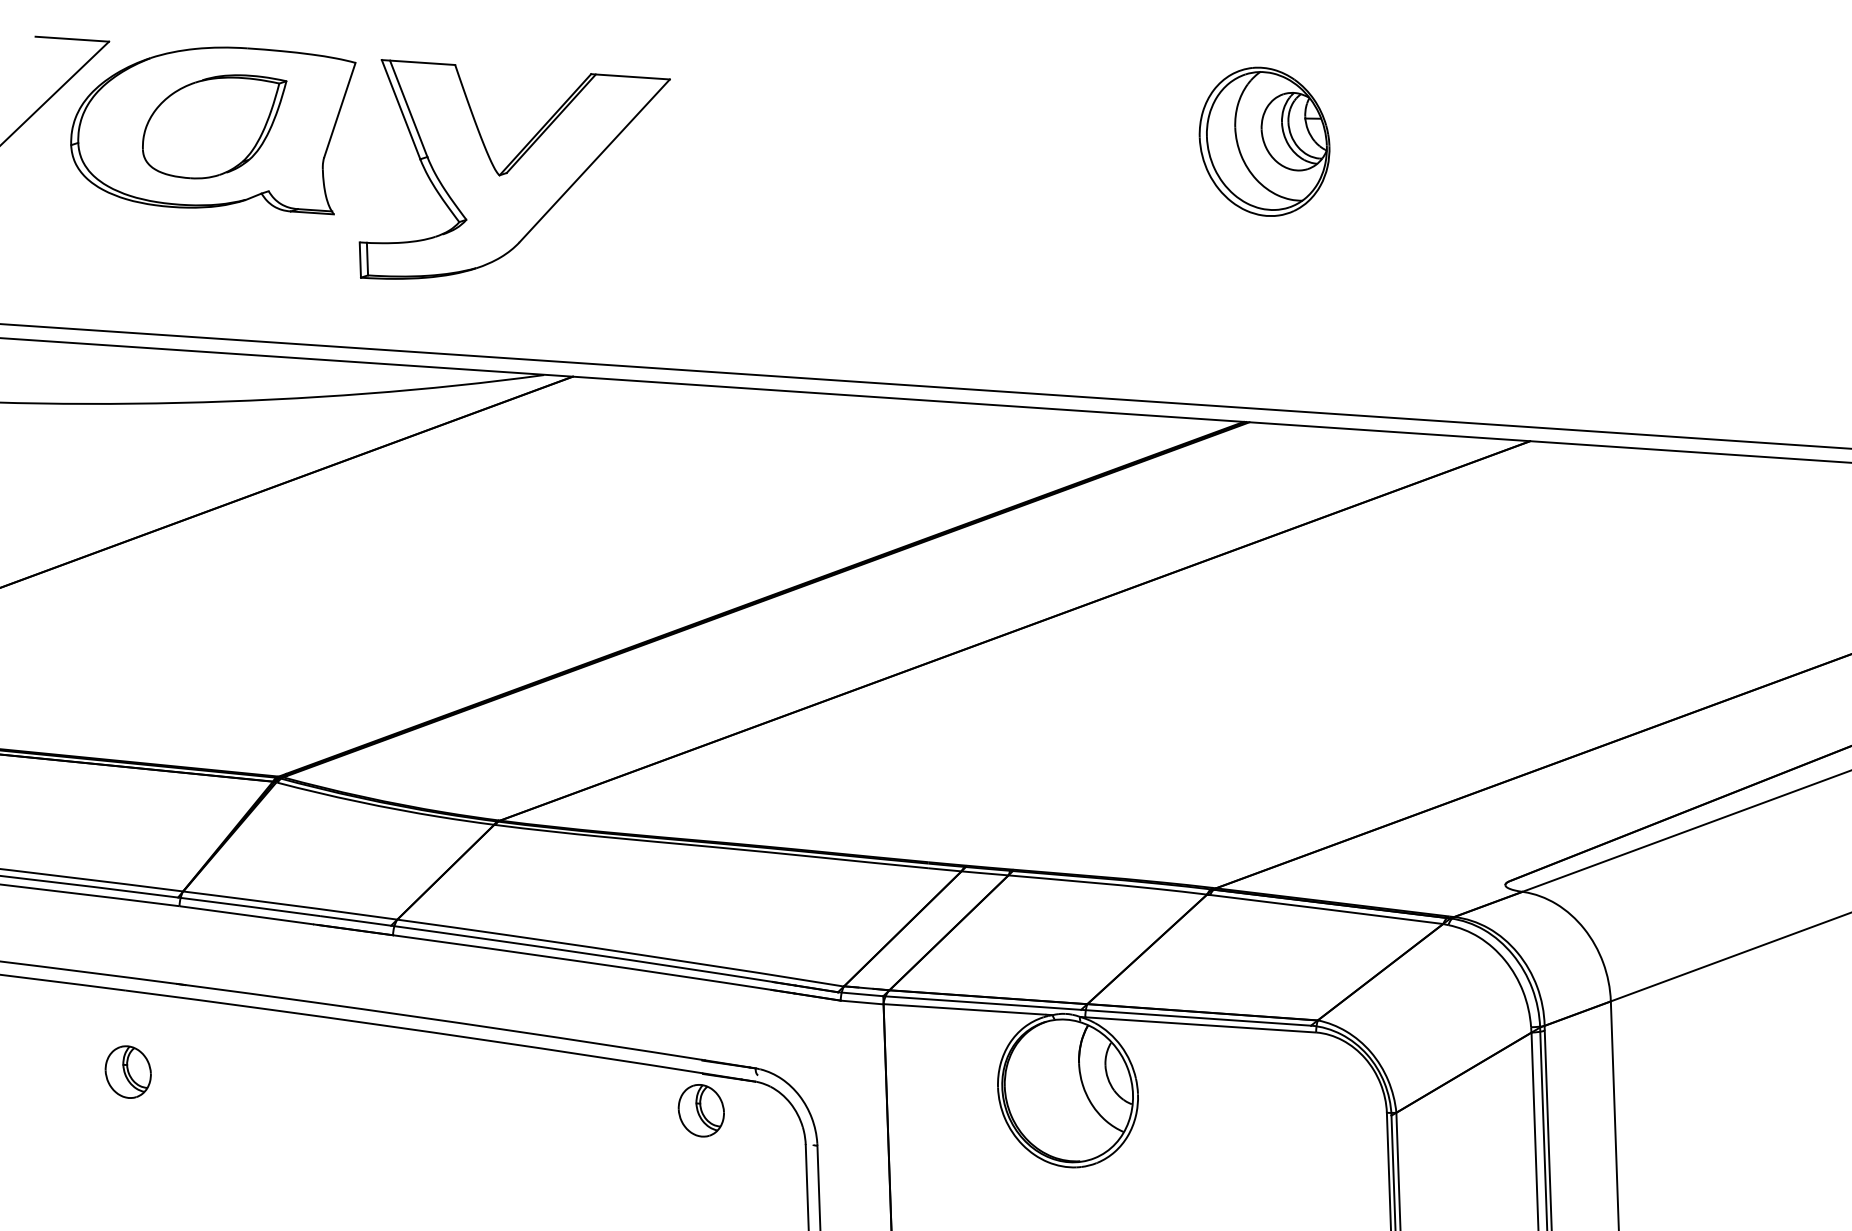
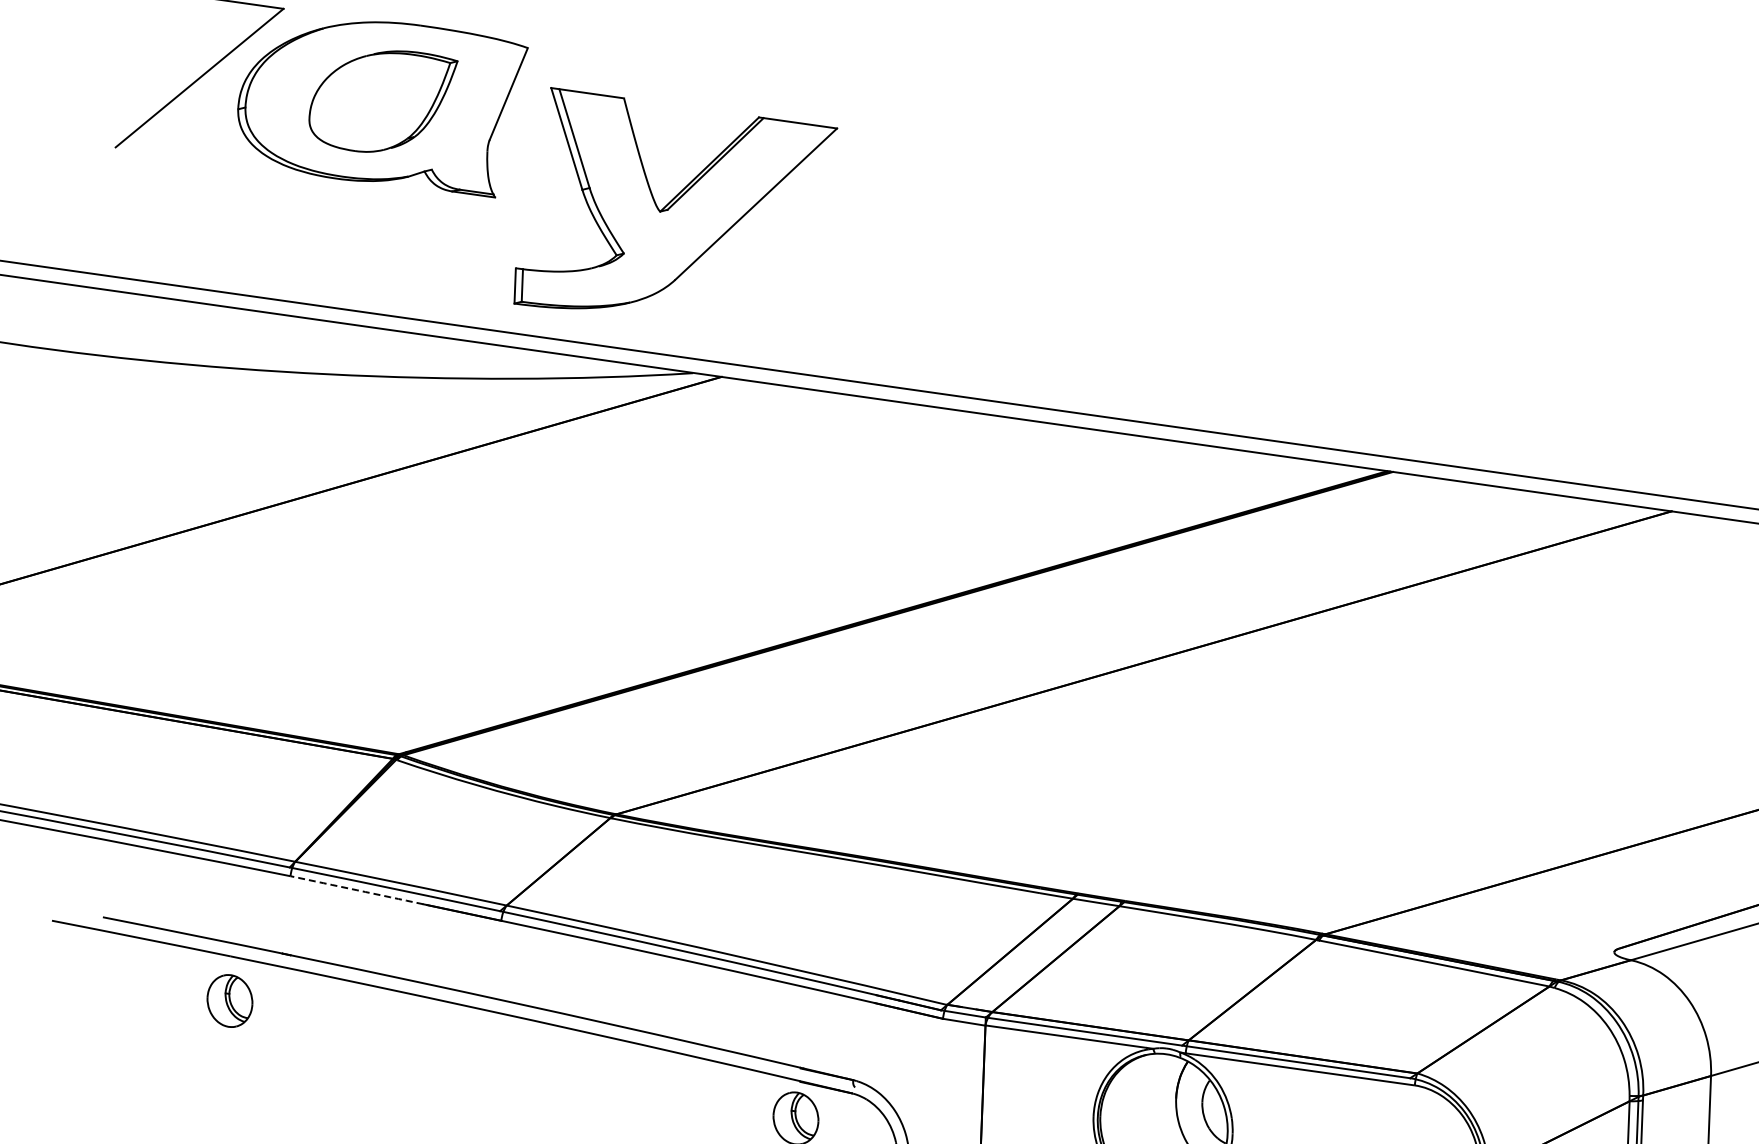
part: (1264, 141) -> (1428, 193), removed
part: (514, 169) -> (675, 206), moved
arc: (246, 915) -> (356, 890), solid -> dashed
part: (127, 1071) -> (229, 1000), moved

